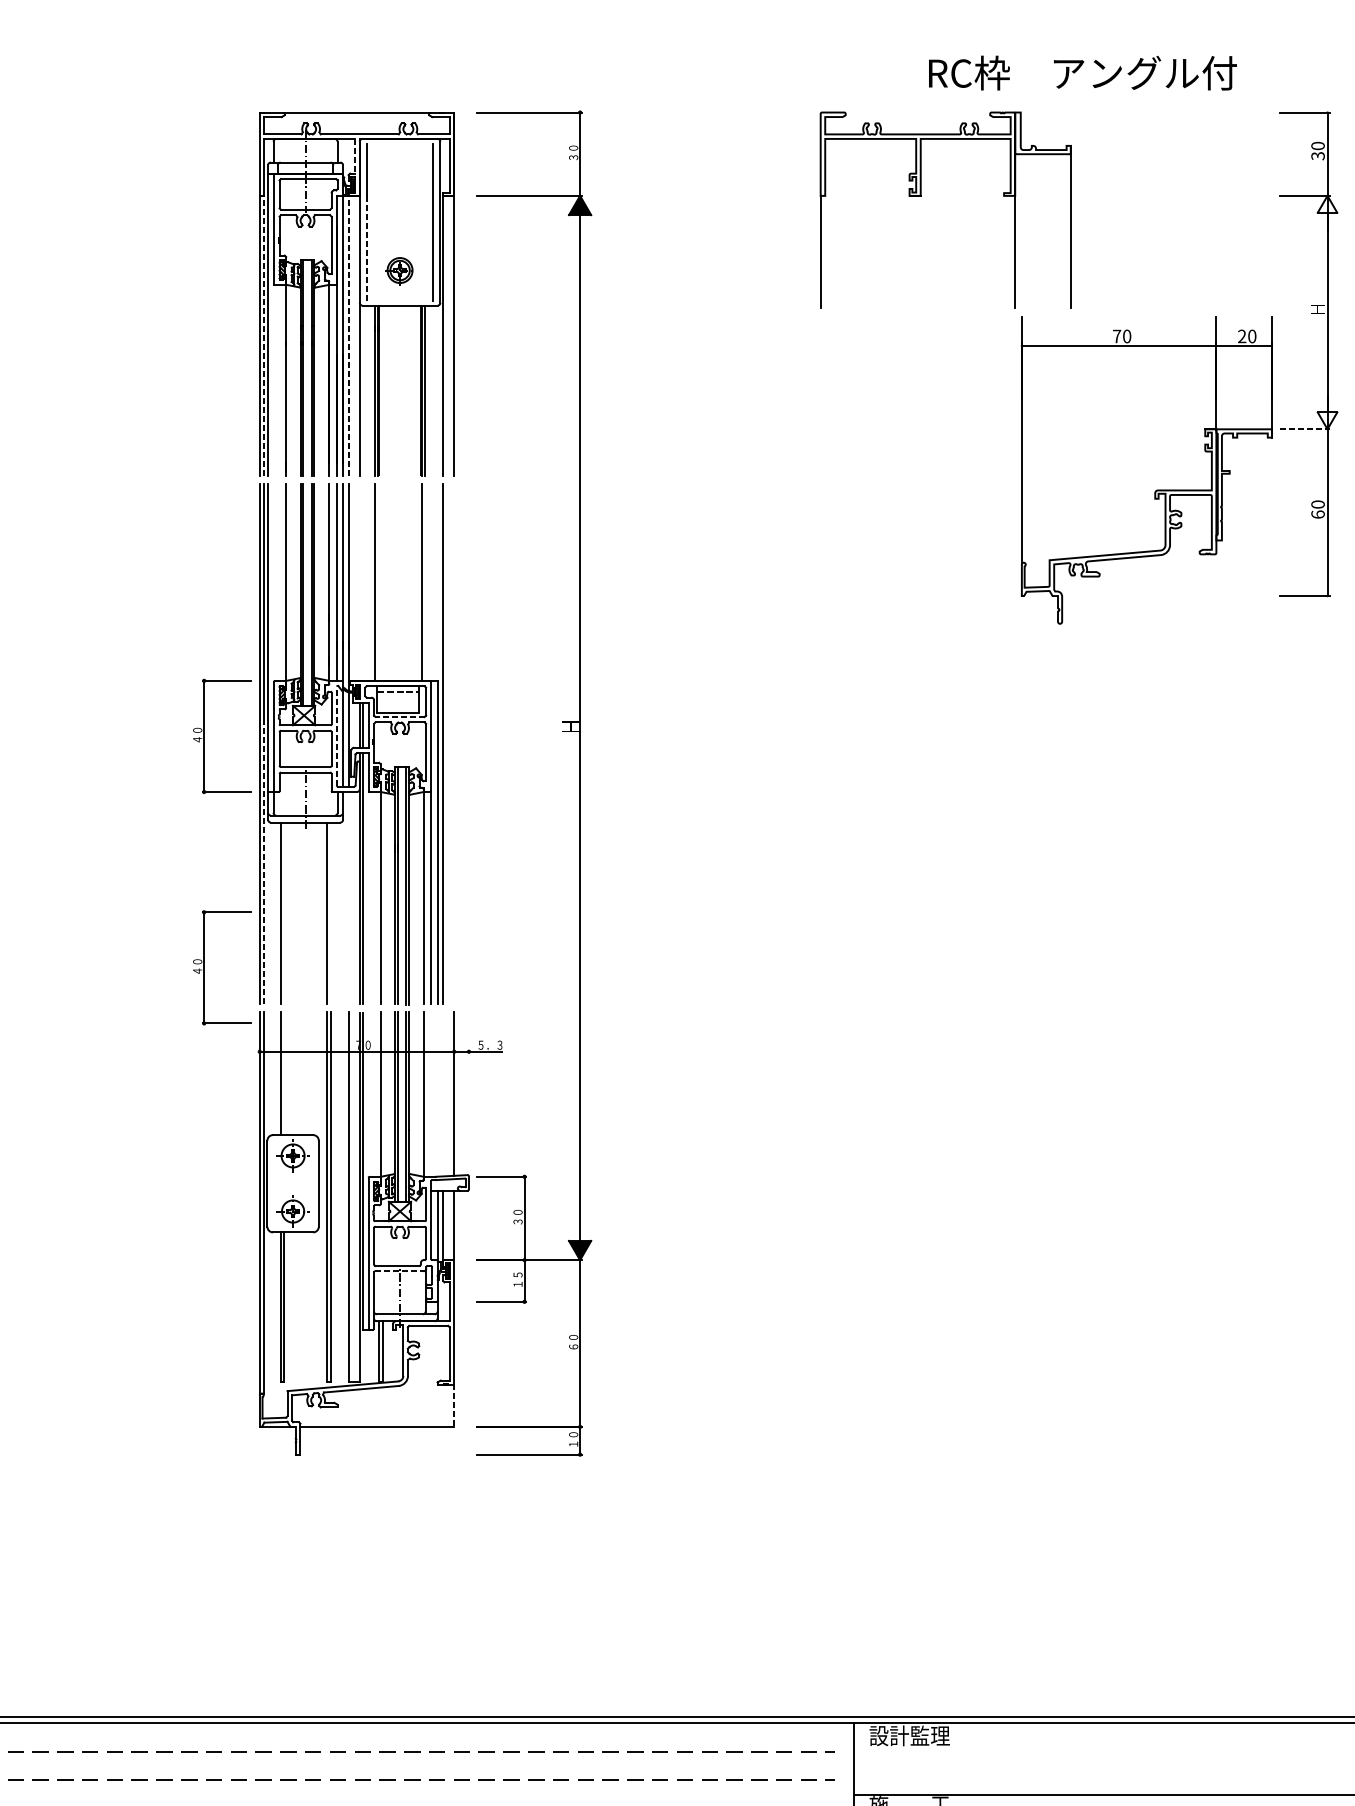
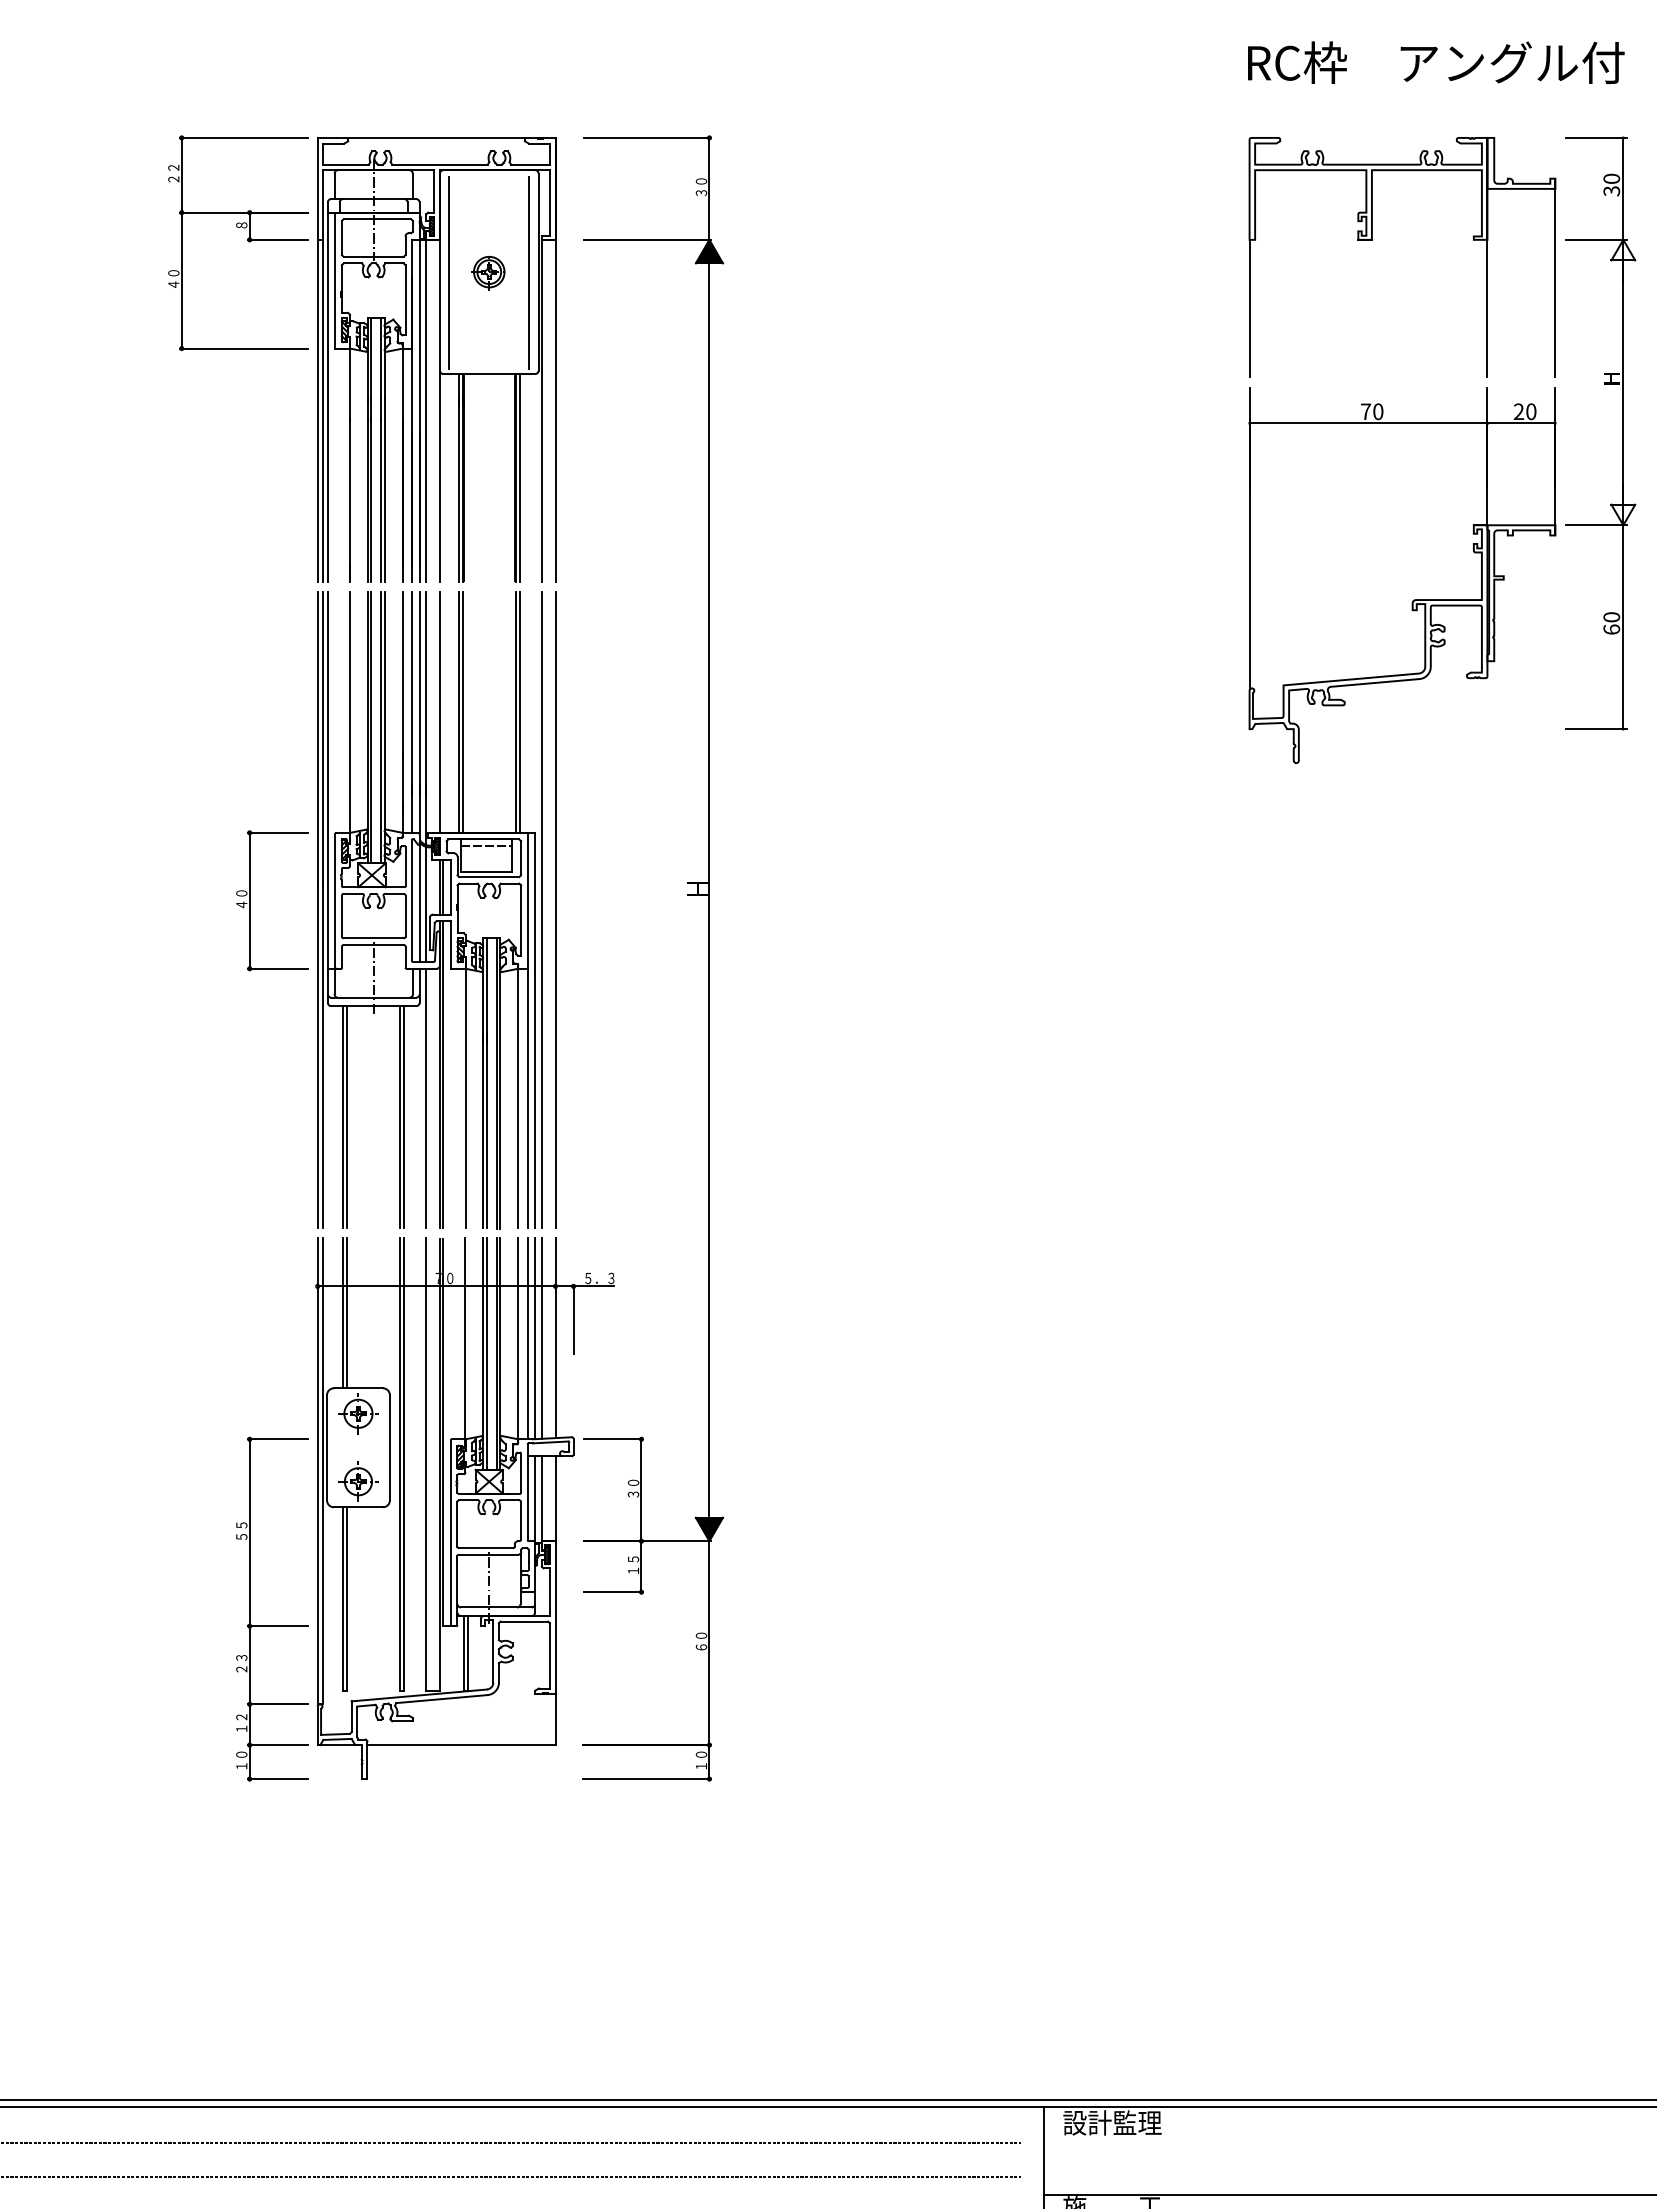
text: (1083, 72) -> (1436, 62), moved
line: (355, 156) -> (434, 191), dashed -> solid
part: (921, 196) -> (1372, 240), moved
part: (202, 197) -> (247, 241), added
line: (367, 248) -> (449, 304), dashed -> solid
part: (399, 271) -> (488, 273), moved
line: (264, 335) -> (323, 410), dashed -> solid
line: (348, 335) -> (426, 410), dashed -> solid
line: (1305, 429) -> (1596, 525), dashed -> solid
line: (360, 582) -> (440, 712), added
line: (378, 582) -> (462, 712), added
line: (424, 582) -> (519, 712), added
line: (399, 717) -> (488, 877), dashed -> solid
line: (337, 736) -> (412, 900), dashed -> solid
line: (454, 743) -> (555, 909), added
line: (264, 863) -> (323, 1056), dashed -> solid
line: (348, 897) -> (426, 1097), added
line: (284, 912) -> (347, 1116), added
line: (330, 912) -> (404, 1116), added
part: (204, 967) -> (250, 1183), removed
line: (284, 1073) -> (347, 1312), added
line: (468, 1078) -> (573, 1319), added
line: (442, 1093) -> (541, 1337), added
line: (431, 1094) -> (527, 1338), added
line: (437, 1094) -> (535, 1338), added
line: (399, 1271) -> (488, 1554), dashed -> solid
part: (222, 1329) -> (272, 1625), added
line: (454, 1405) -> (555, 1719), dashed -> solid

